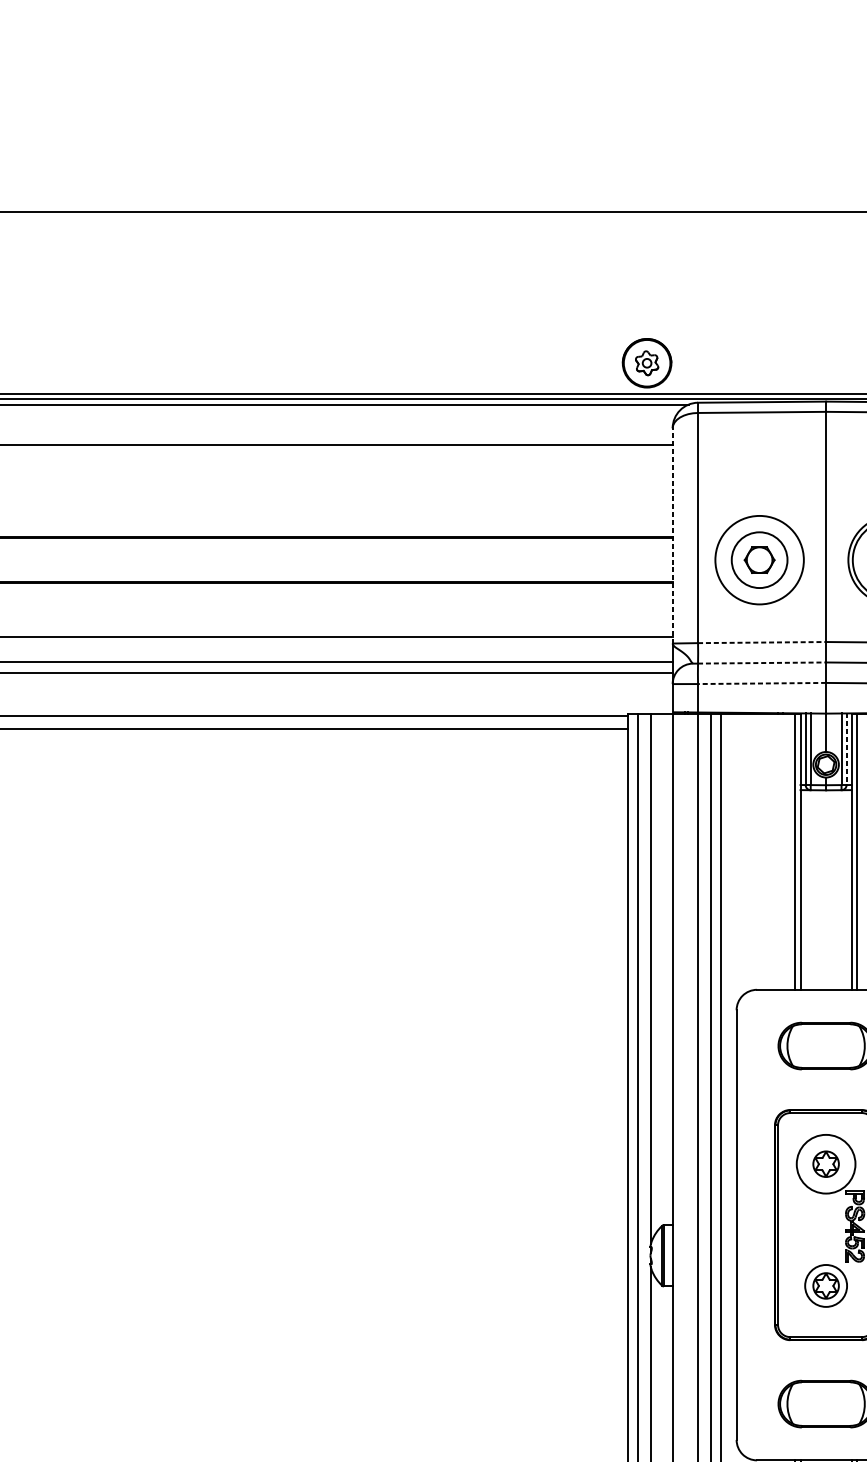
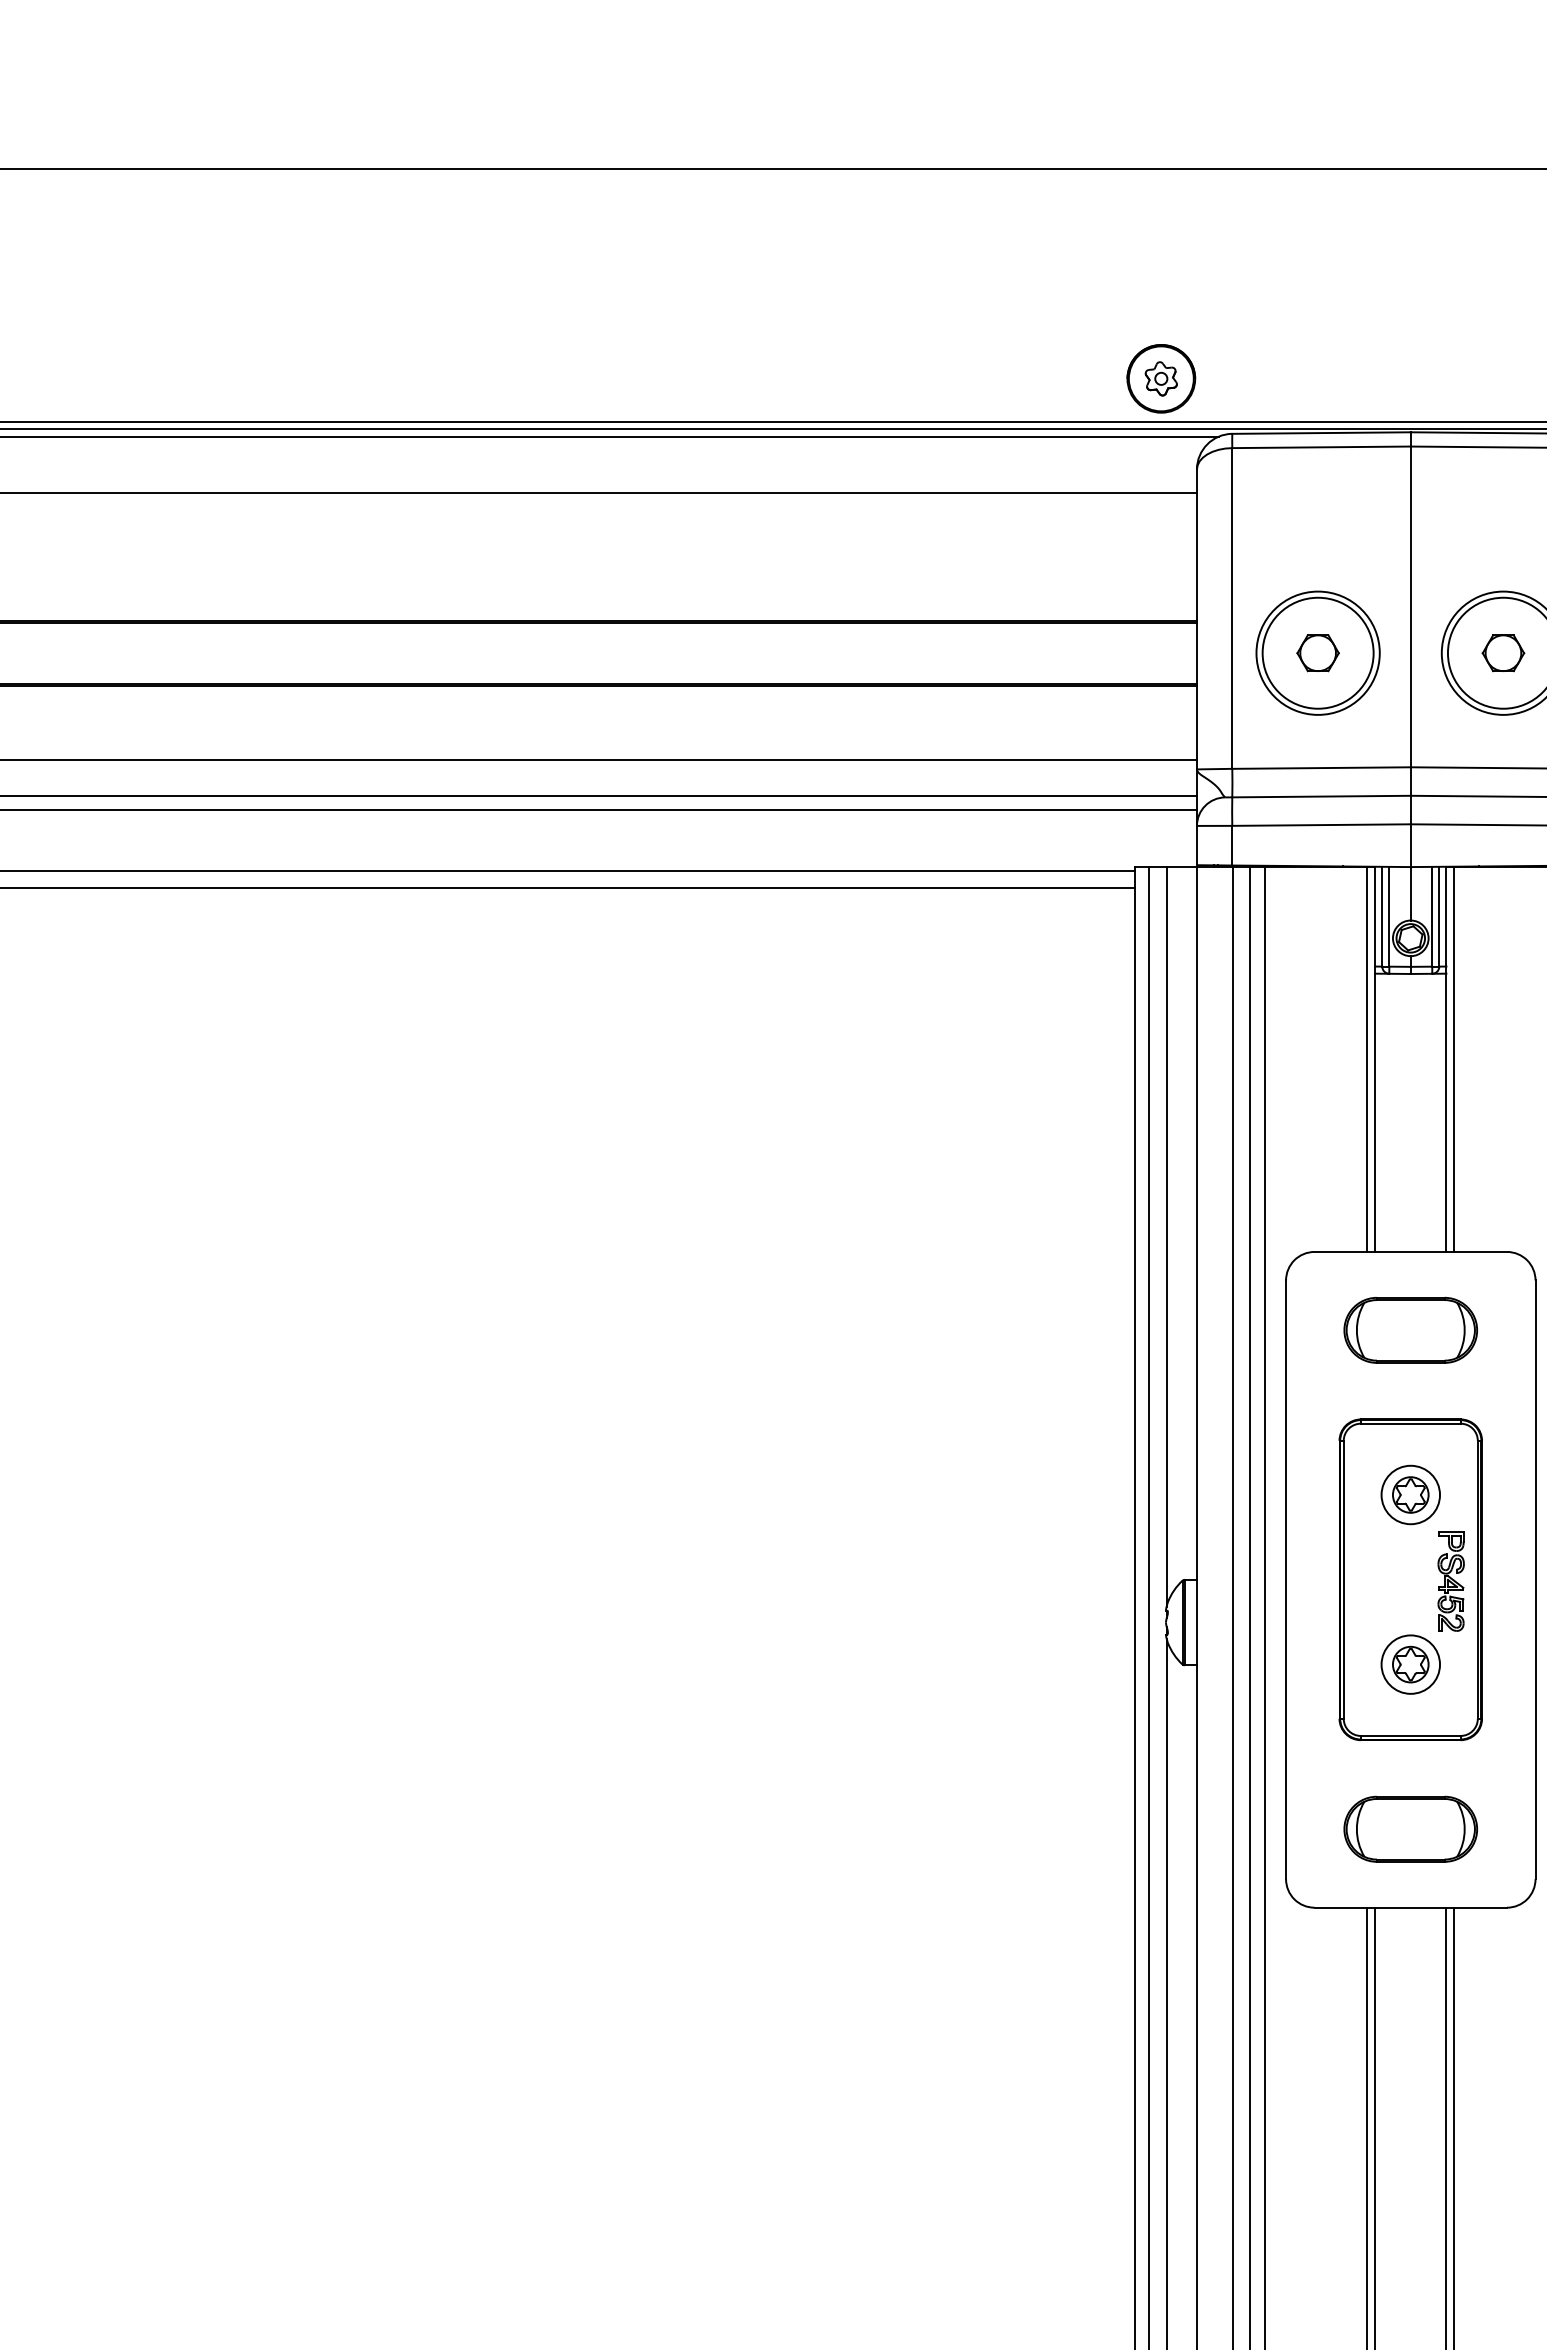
line: (672, 535) -> (1196, 619), dashed -> solid
circle: (759, 559) -> (1317, 652), size x1.43
line: (762, 642) -> (1322, 768), dashed -> solid
line: (762, 662) -> (1322, 796), dashed -> solid
line: (762, 683) -> (1321, 825), dashed -> solid
line: (846, 749) -> (1439, 916), dashed -> solid
circle: (825, 1163) -> (1410, 1494), size x0.71

